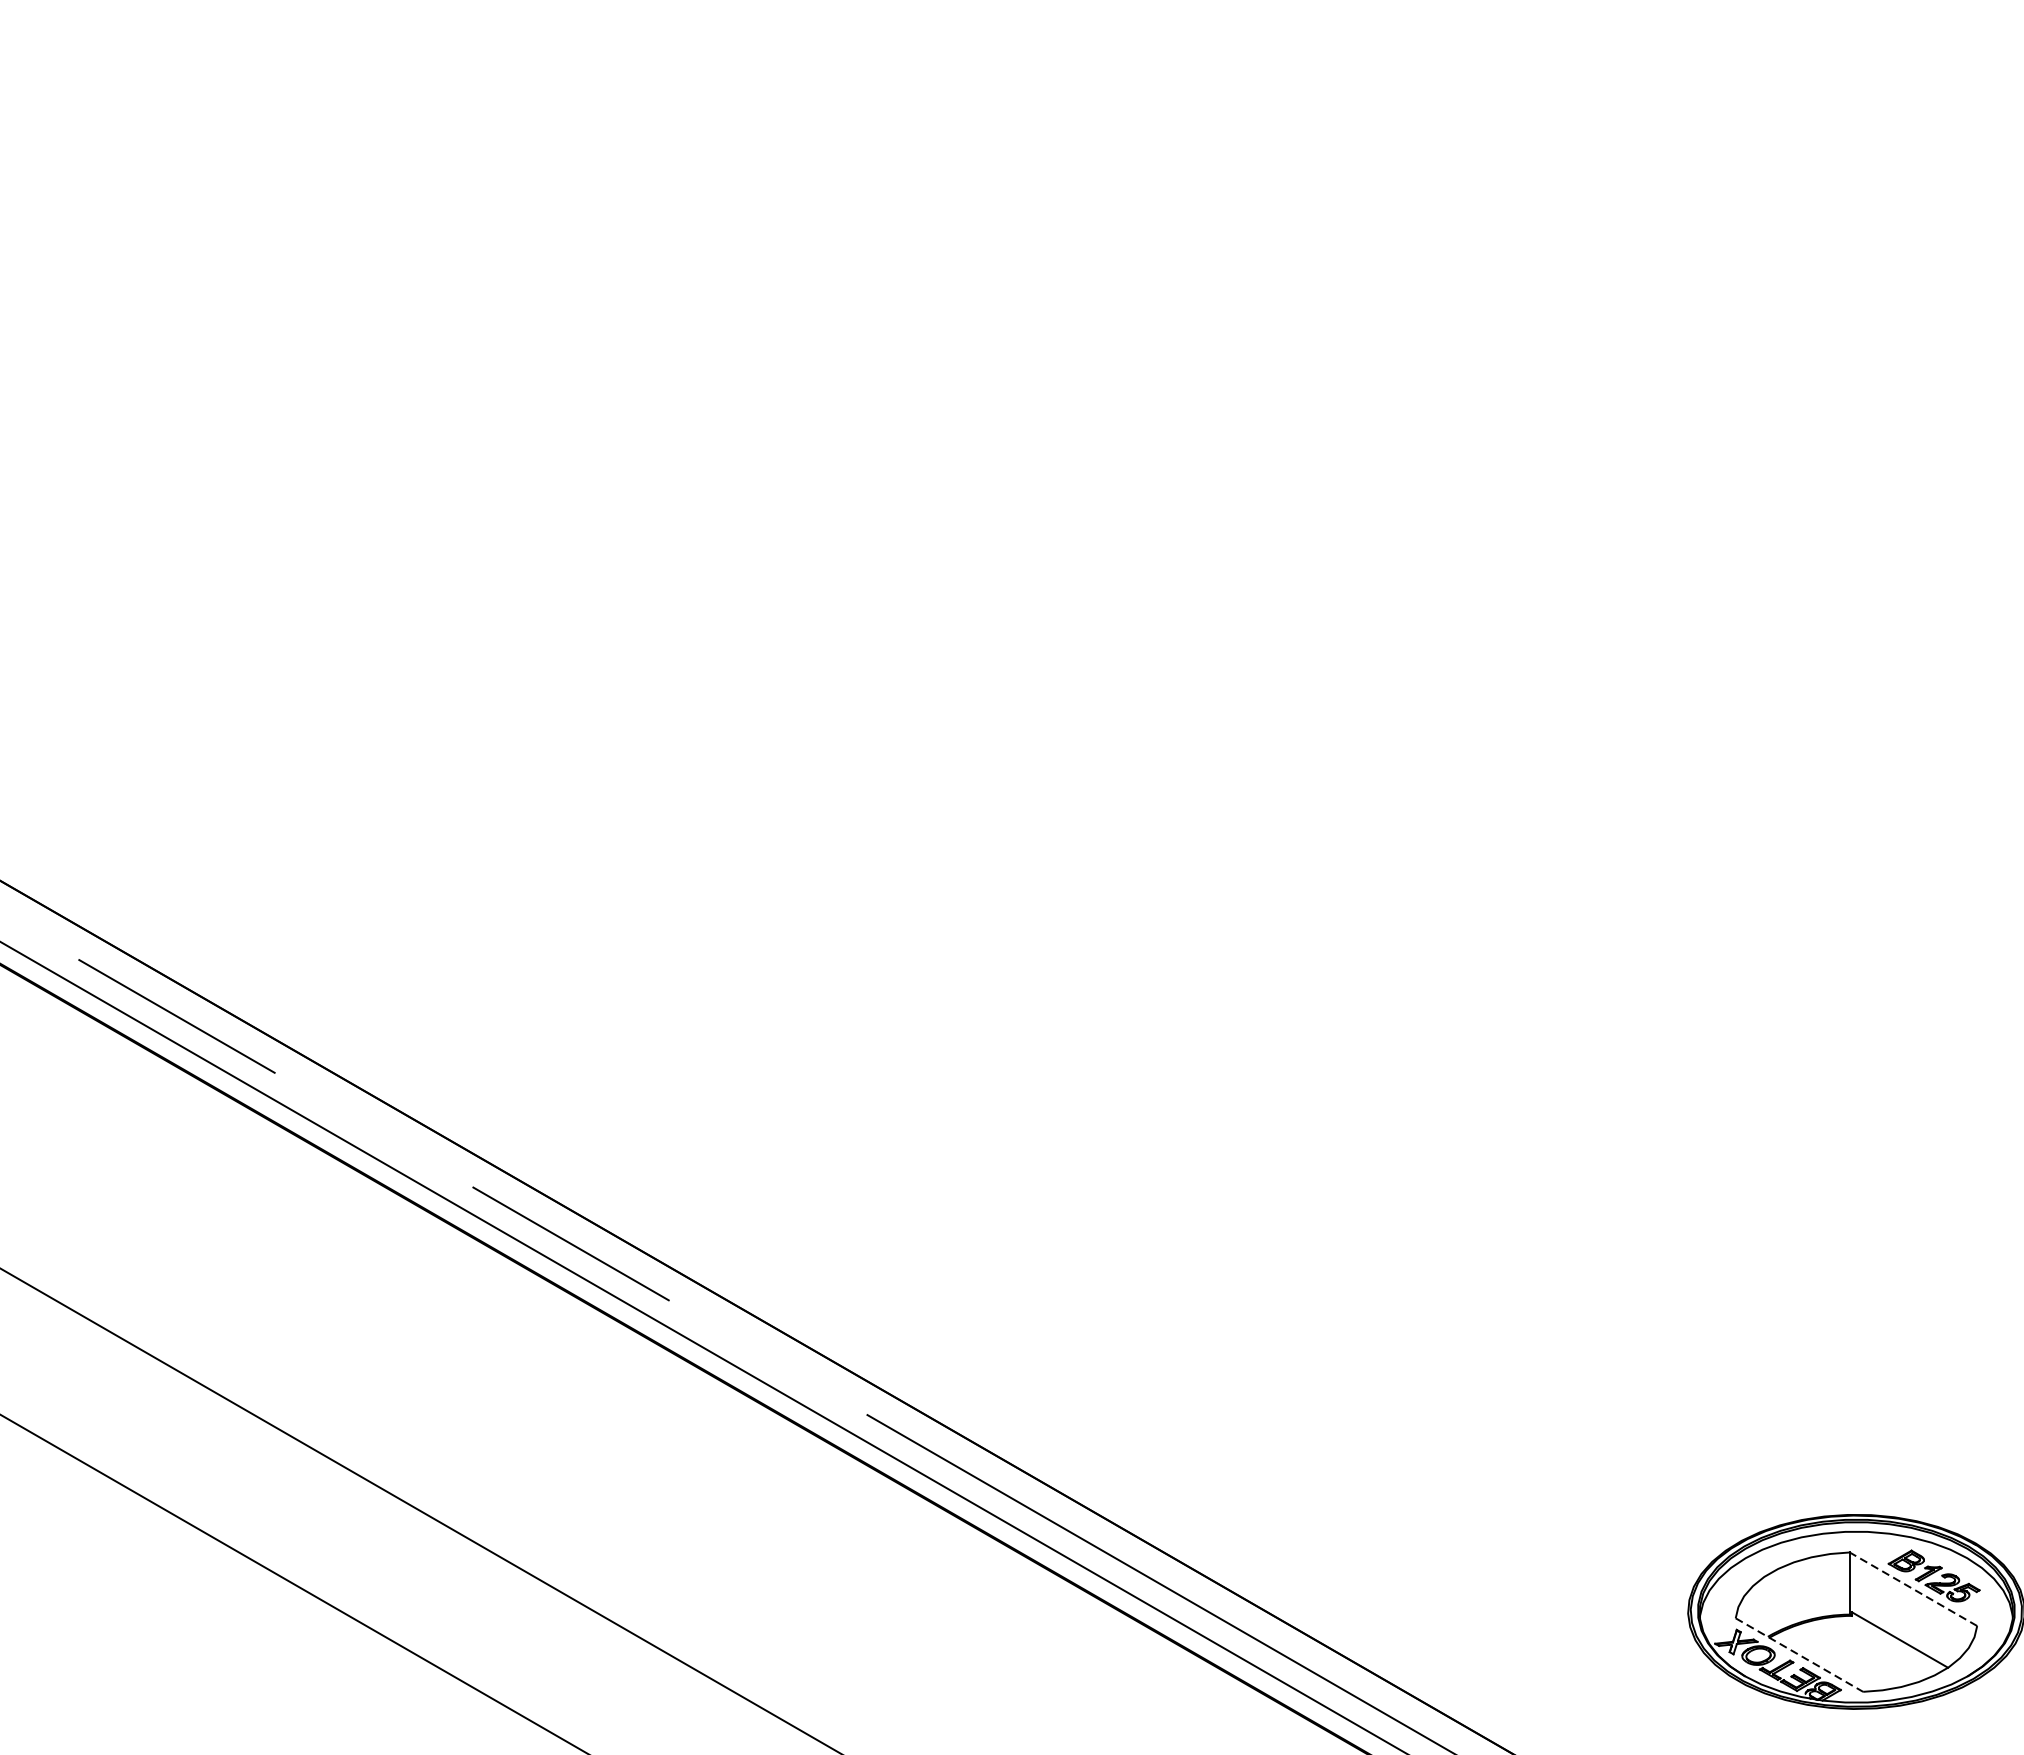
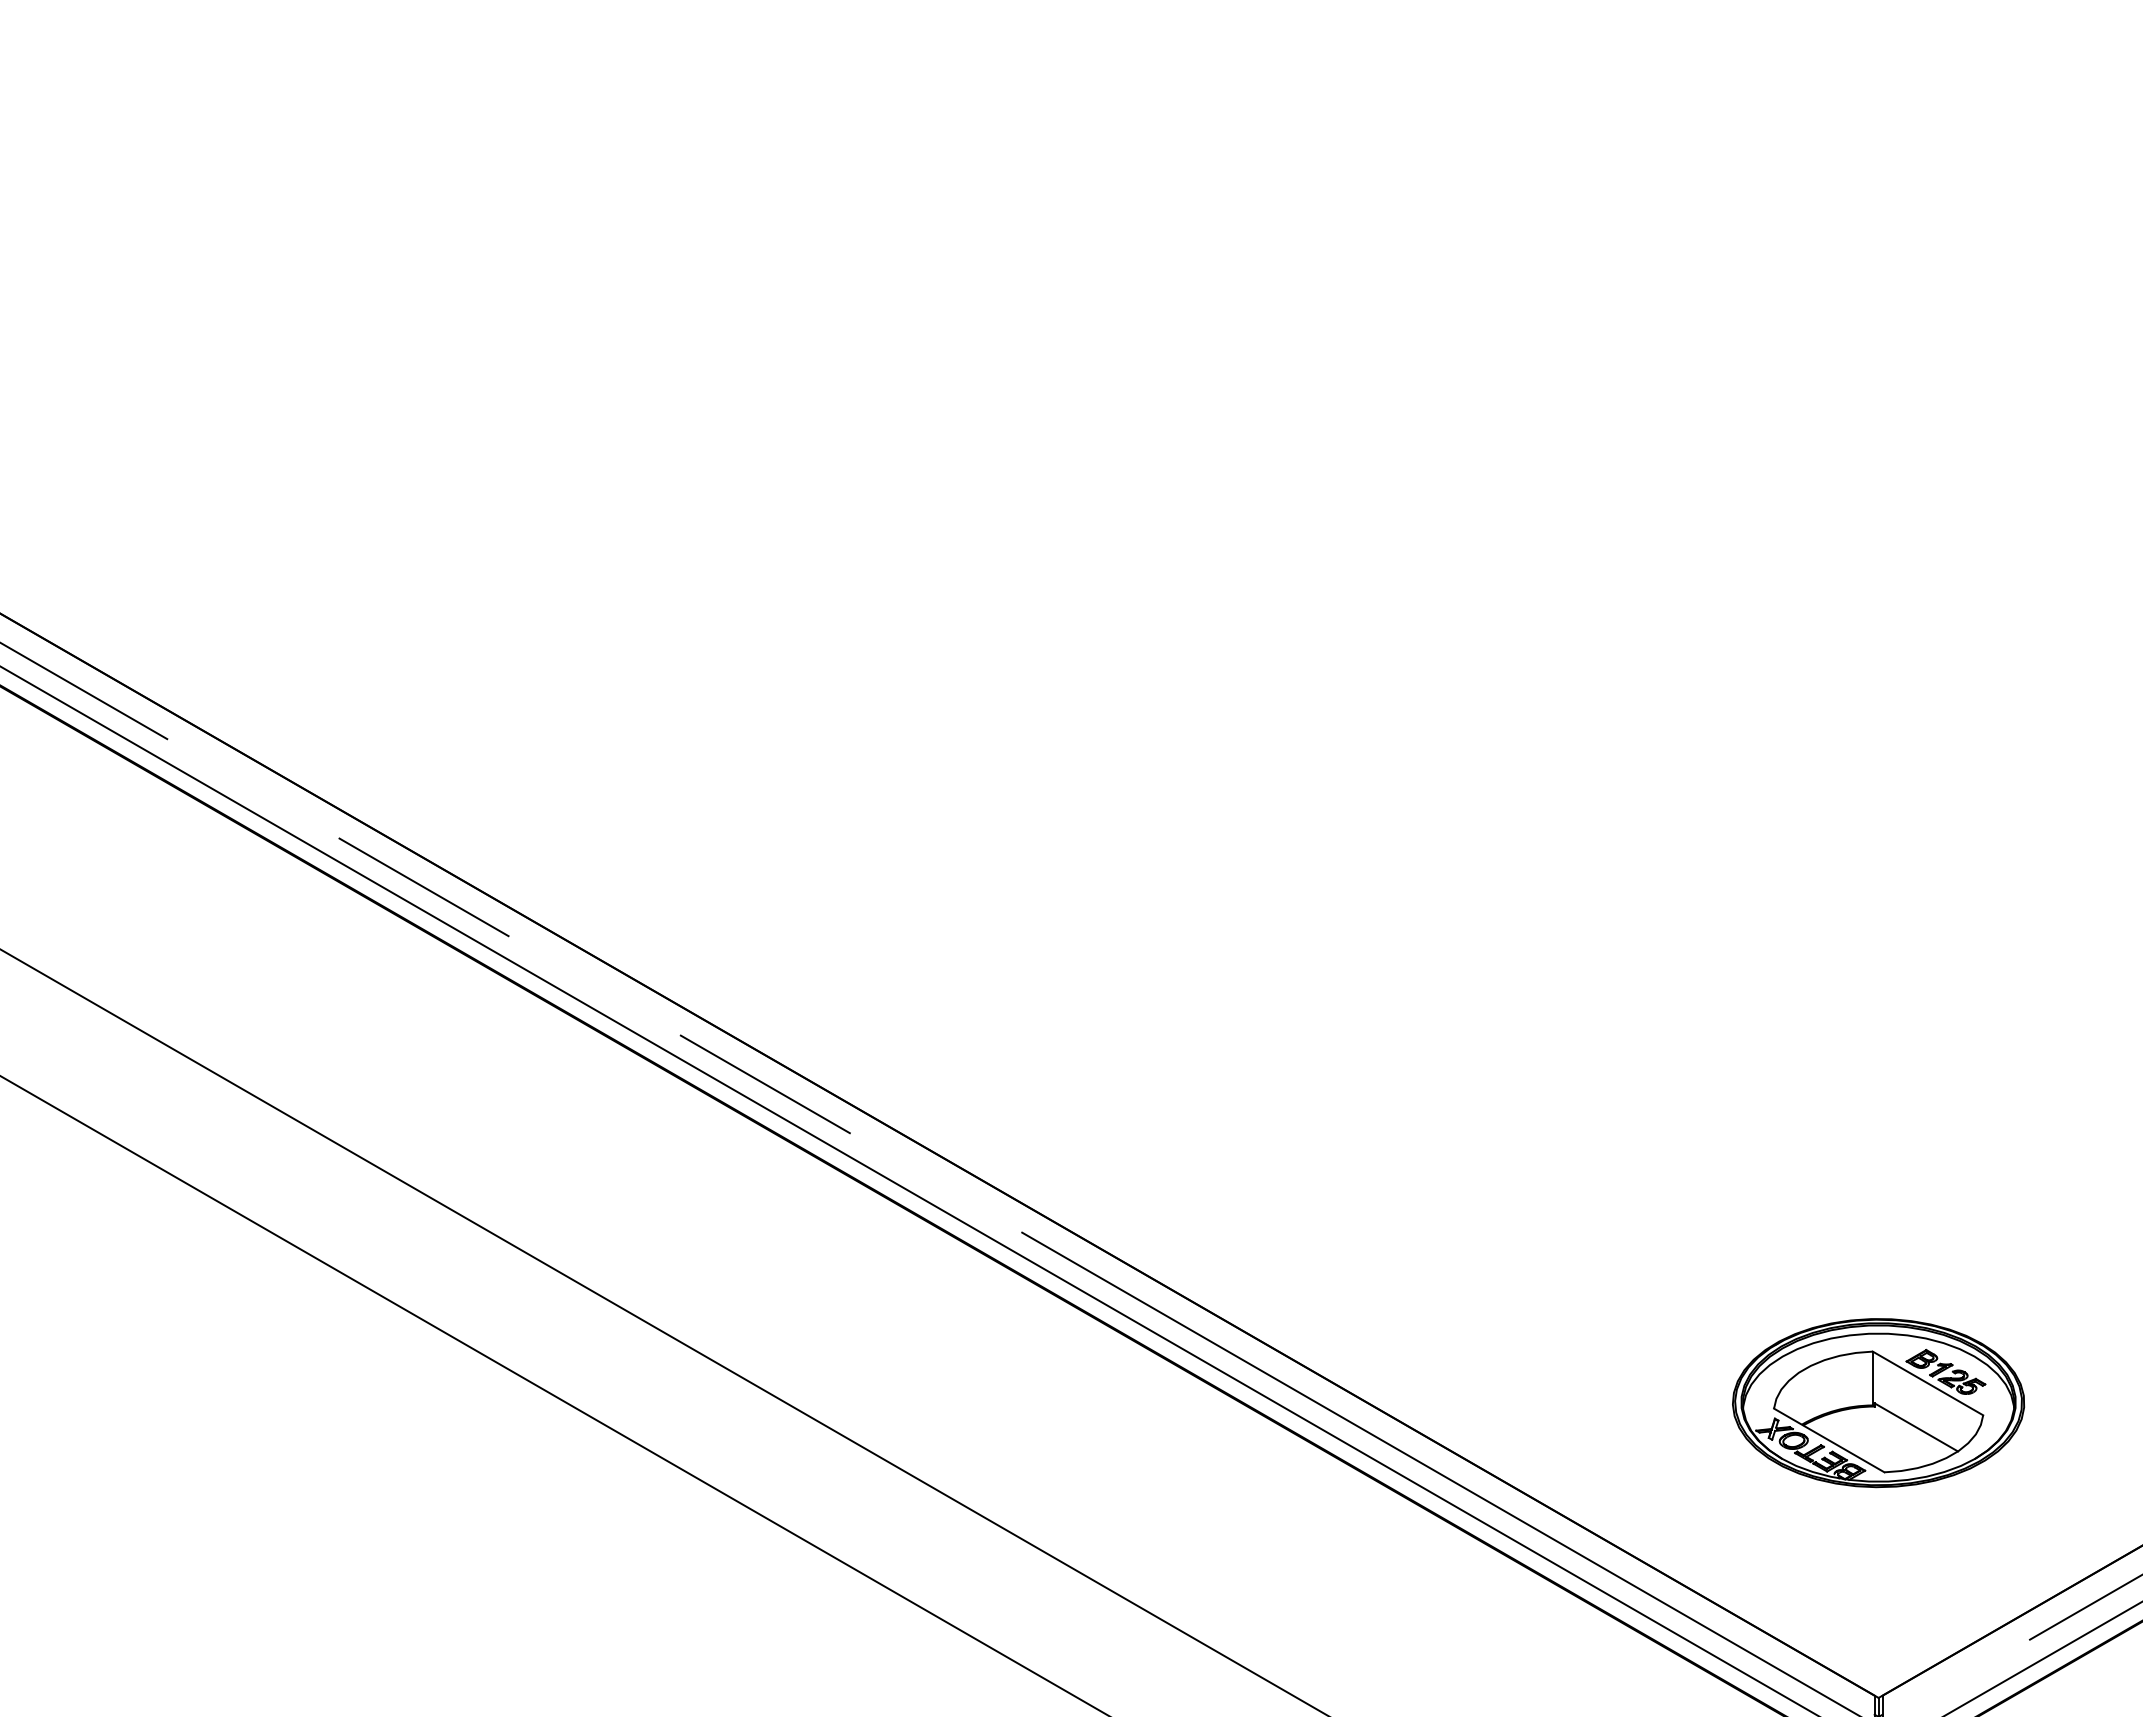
line: (1914, 1589) -> (1928, 1383), dashed -> solid
line: (1799, 1655) -> (1829, 1440), dashed -> solid

